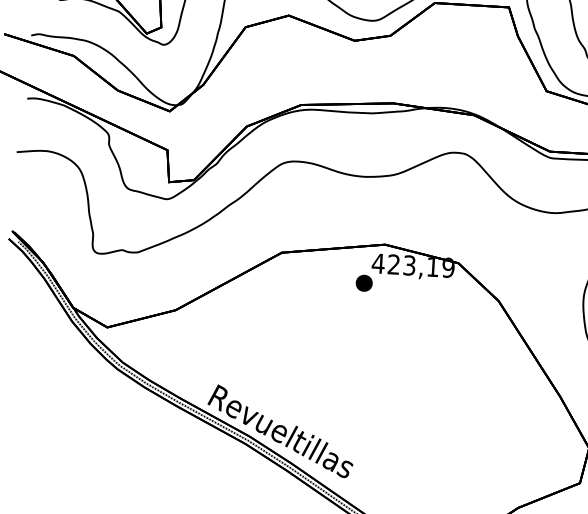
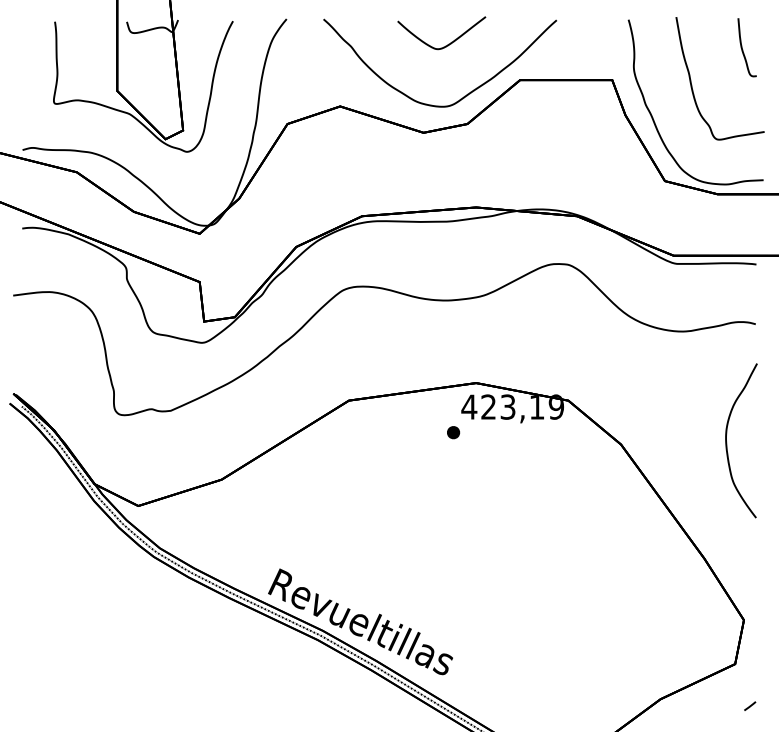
part: (364, 283) -> (453, 432), size x0.62

